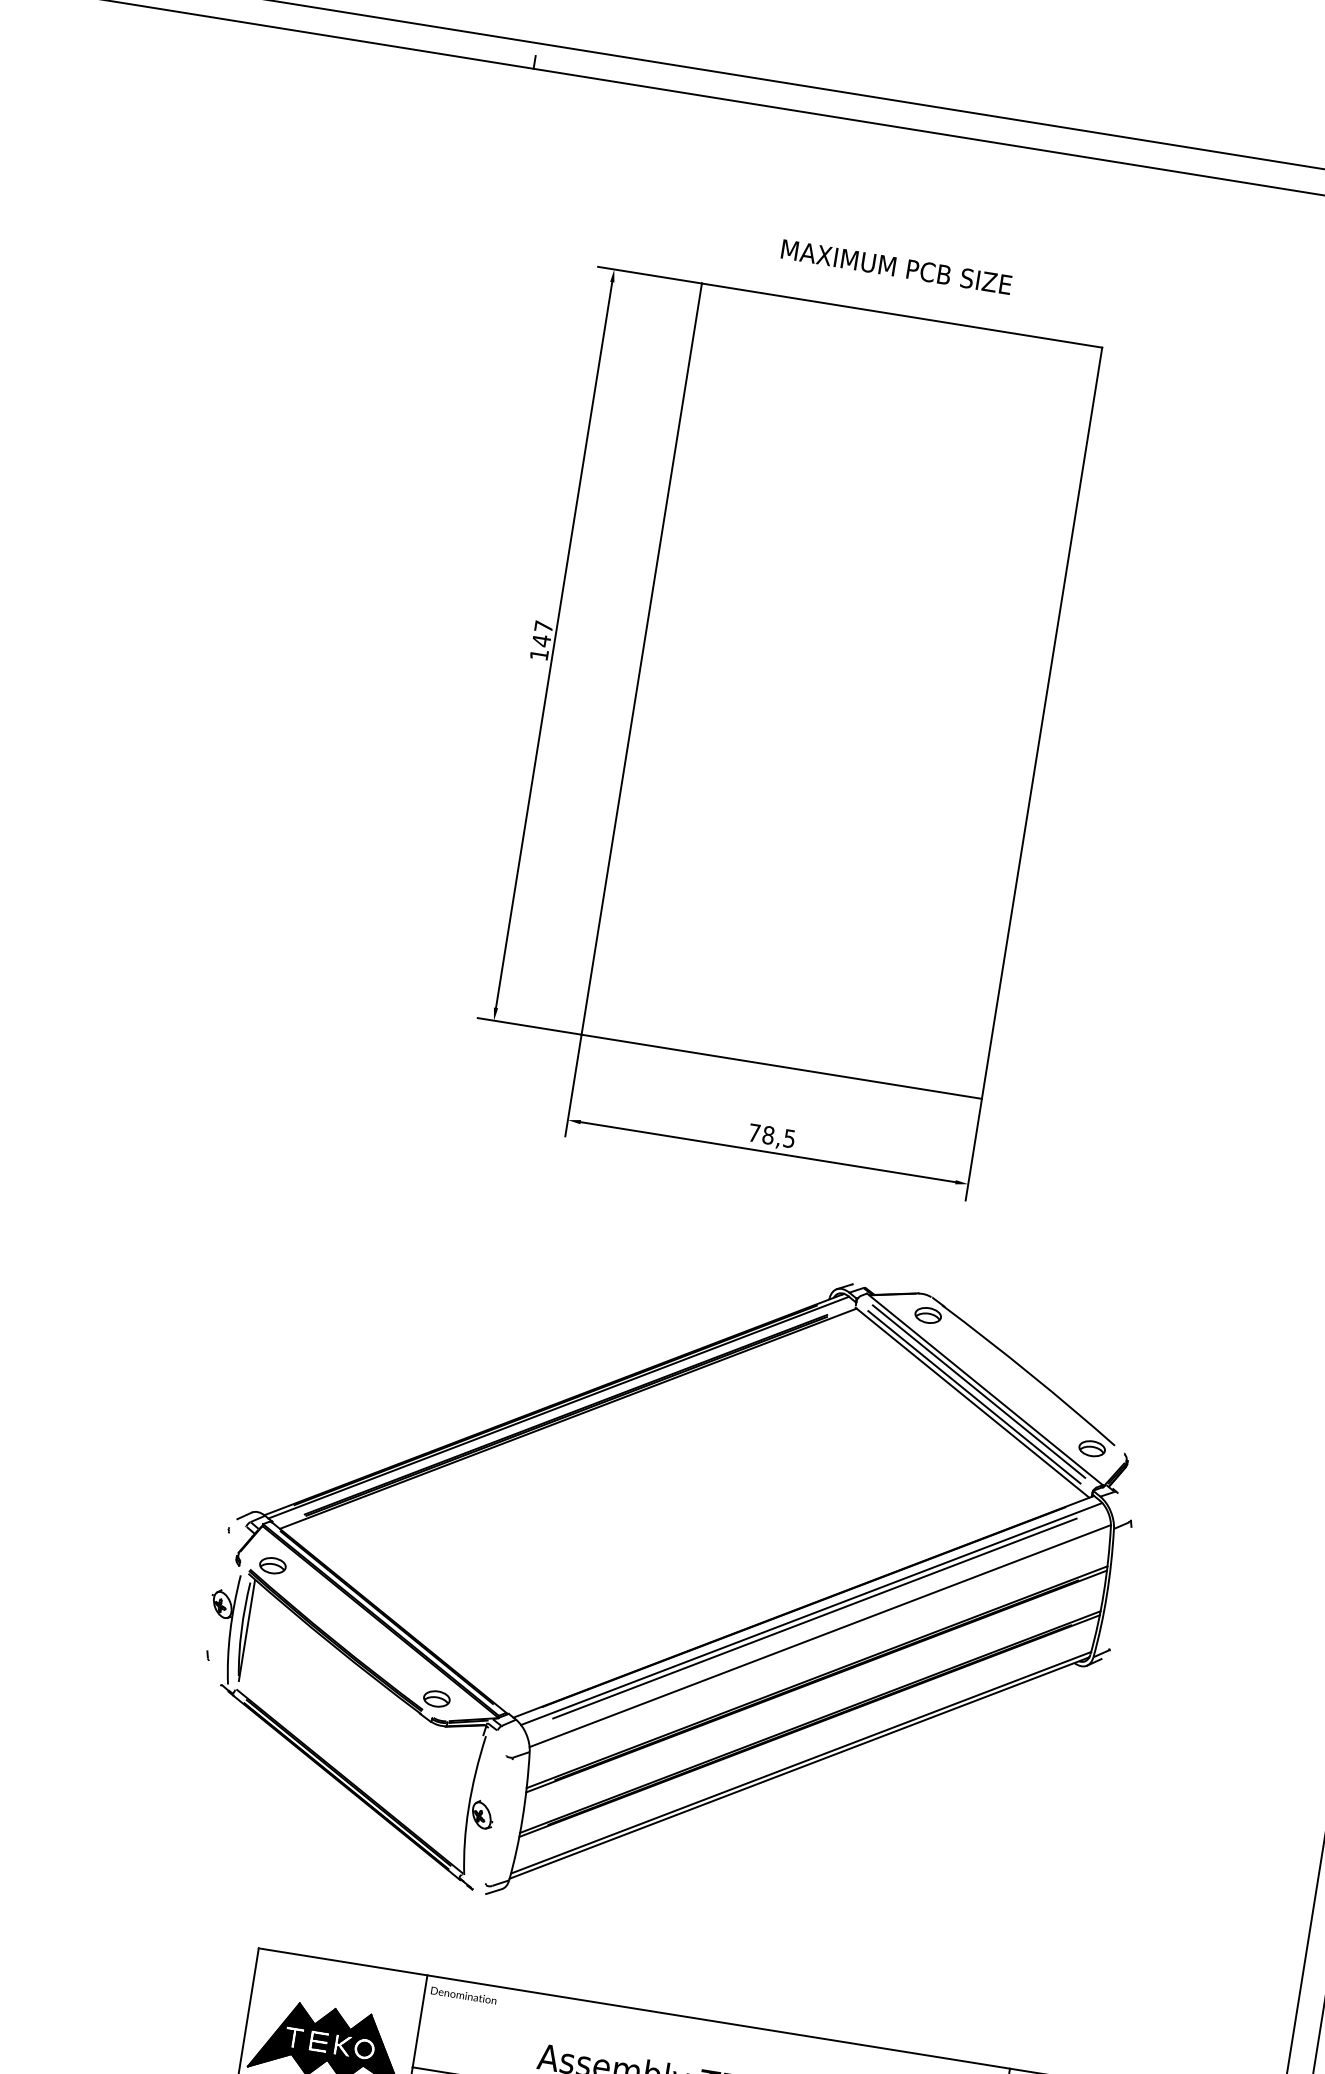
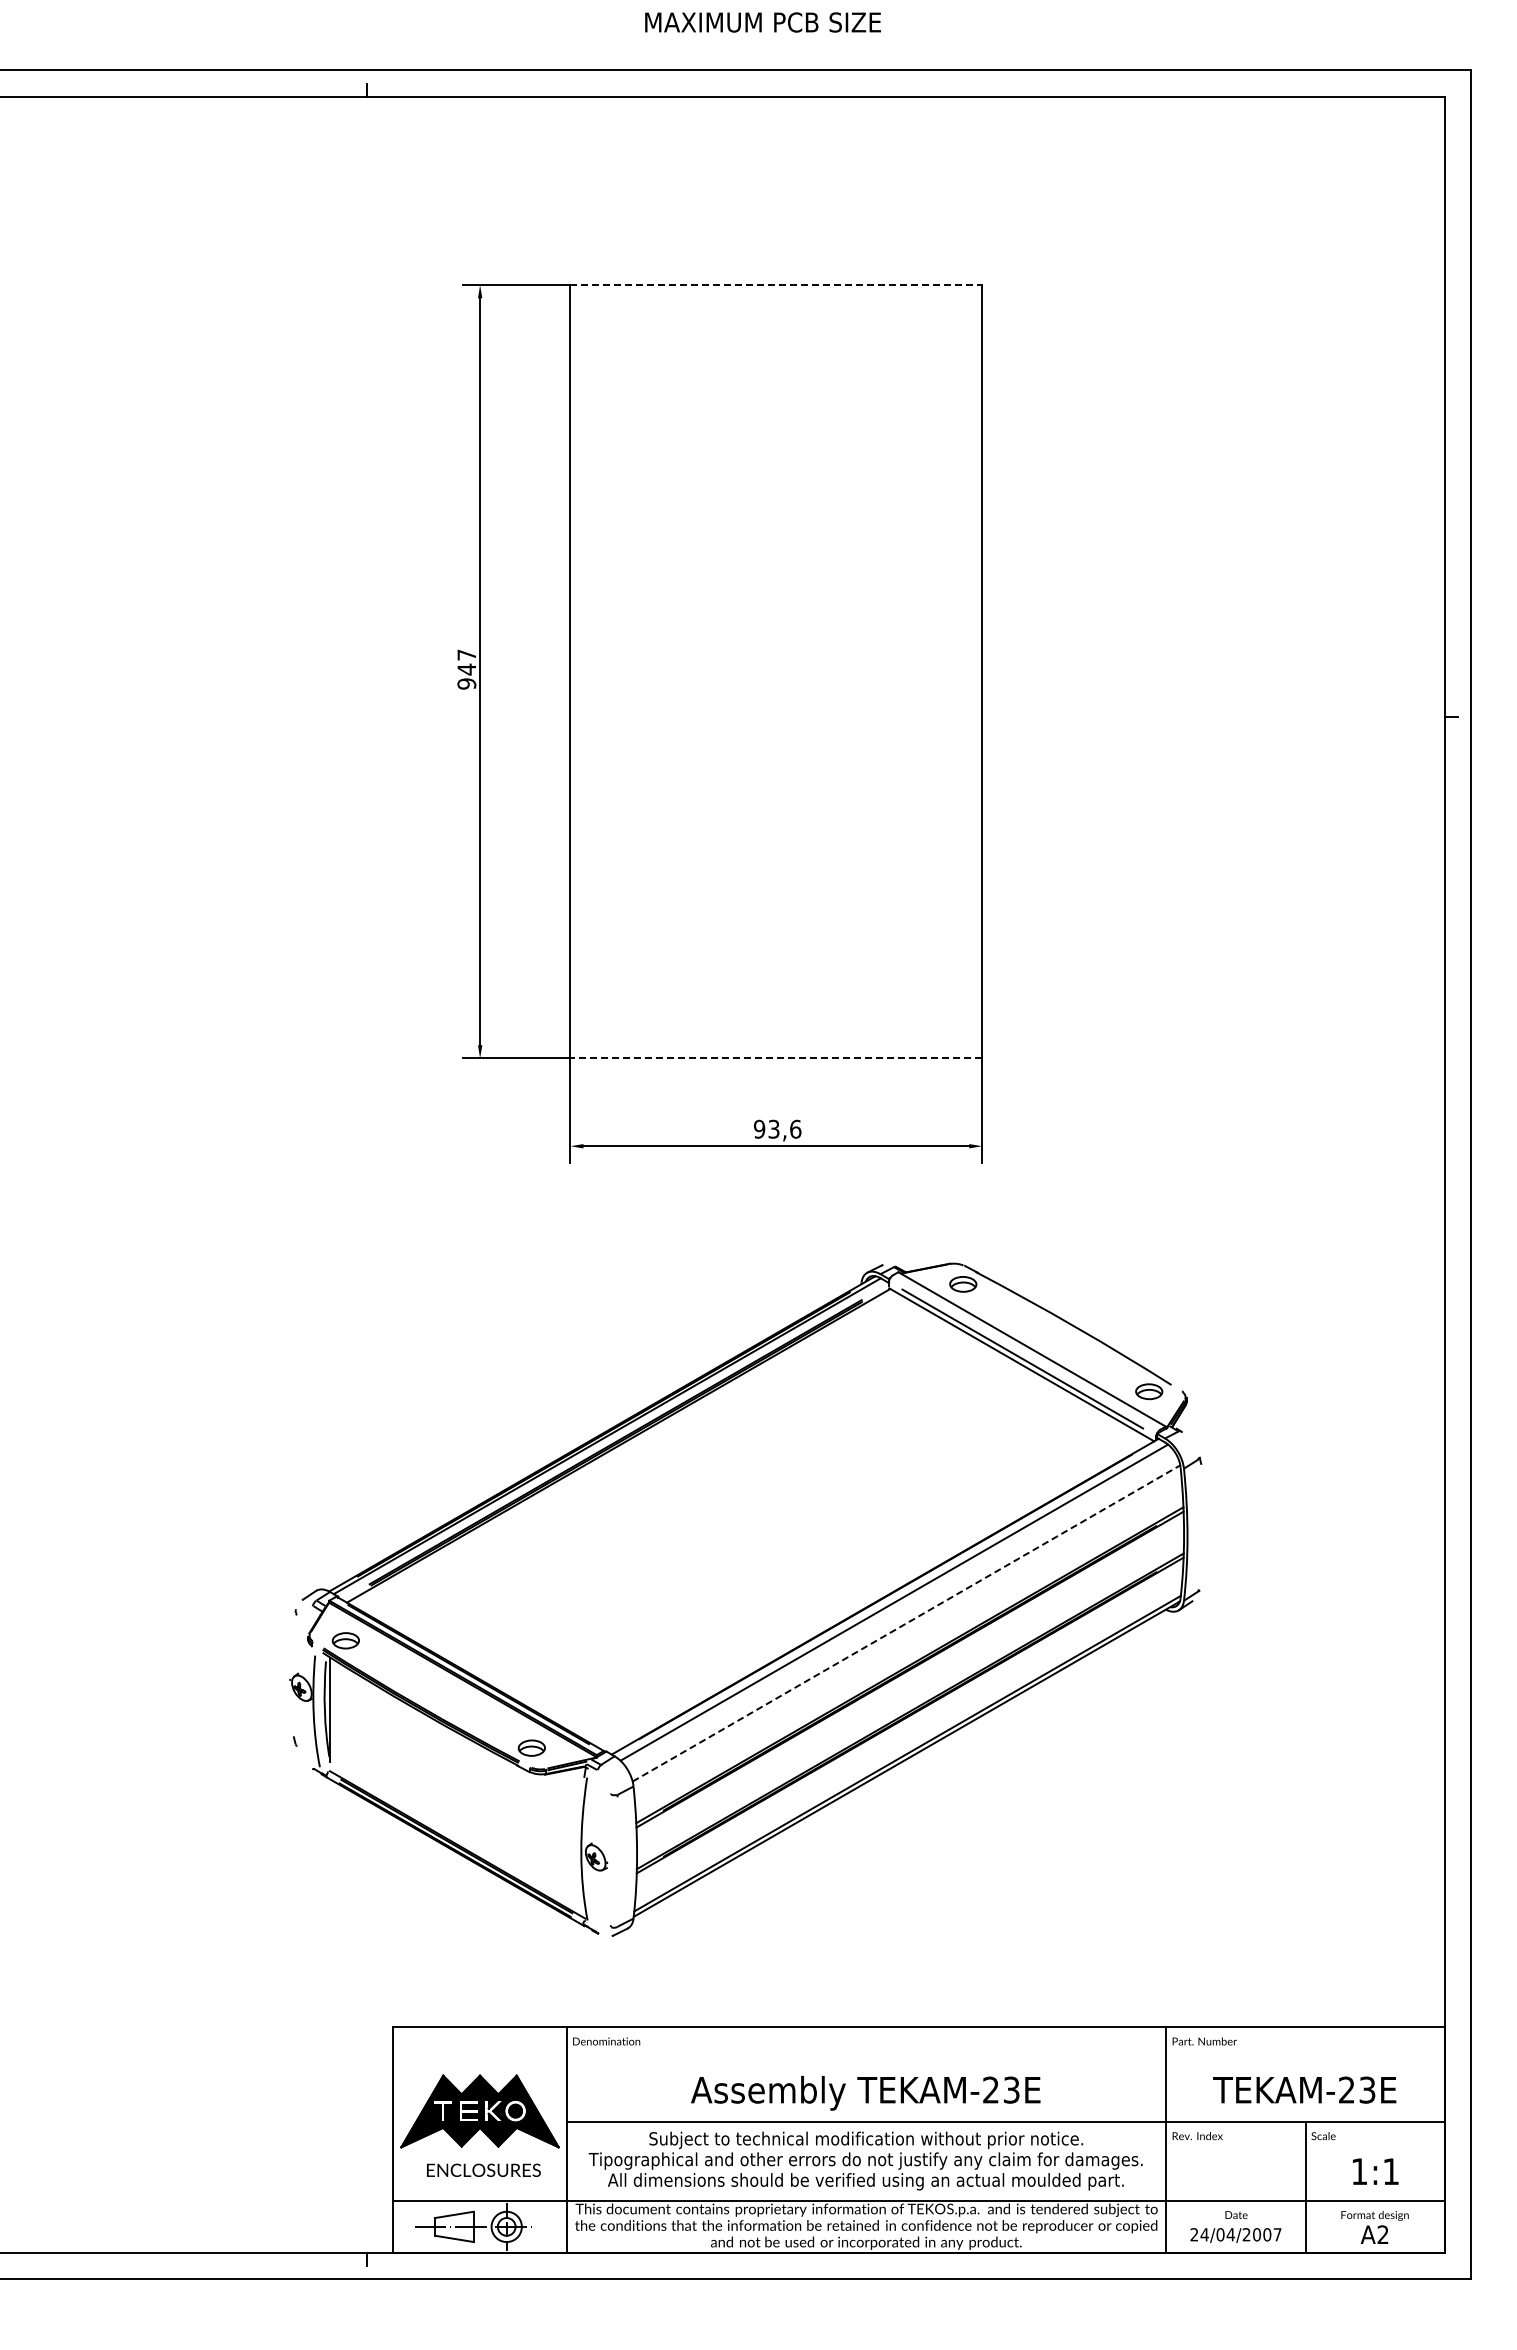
text: (896, 267) -> (762, 22), moved
line: (902, 315) -> (776, 285), solid -> dashed
text: (539, 654) -> (466, 683), 147 -> 947
line: (780, 1066) -> (775, 1058), solid -> dashed
text: (771, 1135) -> (777, 1128), 78,5 -> 93,6
line: (979, 1391) -> (1026, 1352), removed
line: (814, 1618) -> (897, 1606), removed
line: (820, 1636) -> (906, 1623), solid -> dashed

